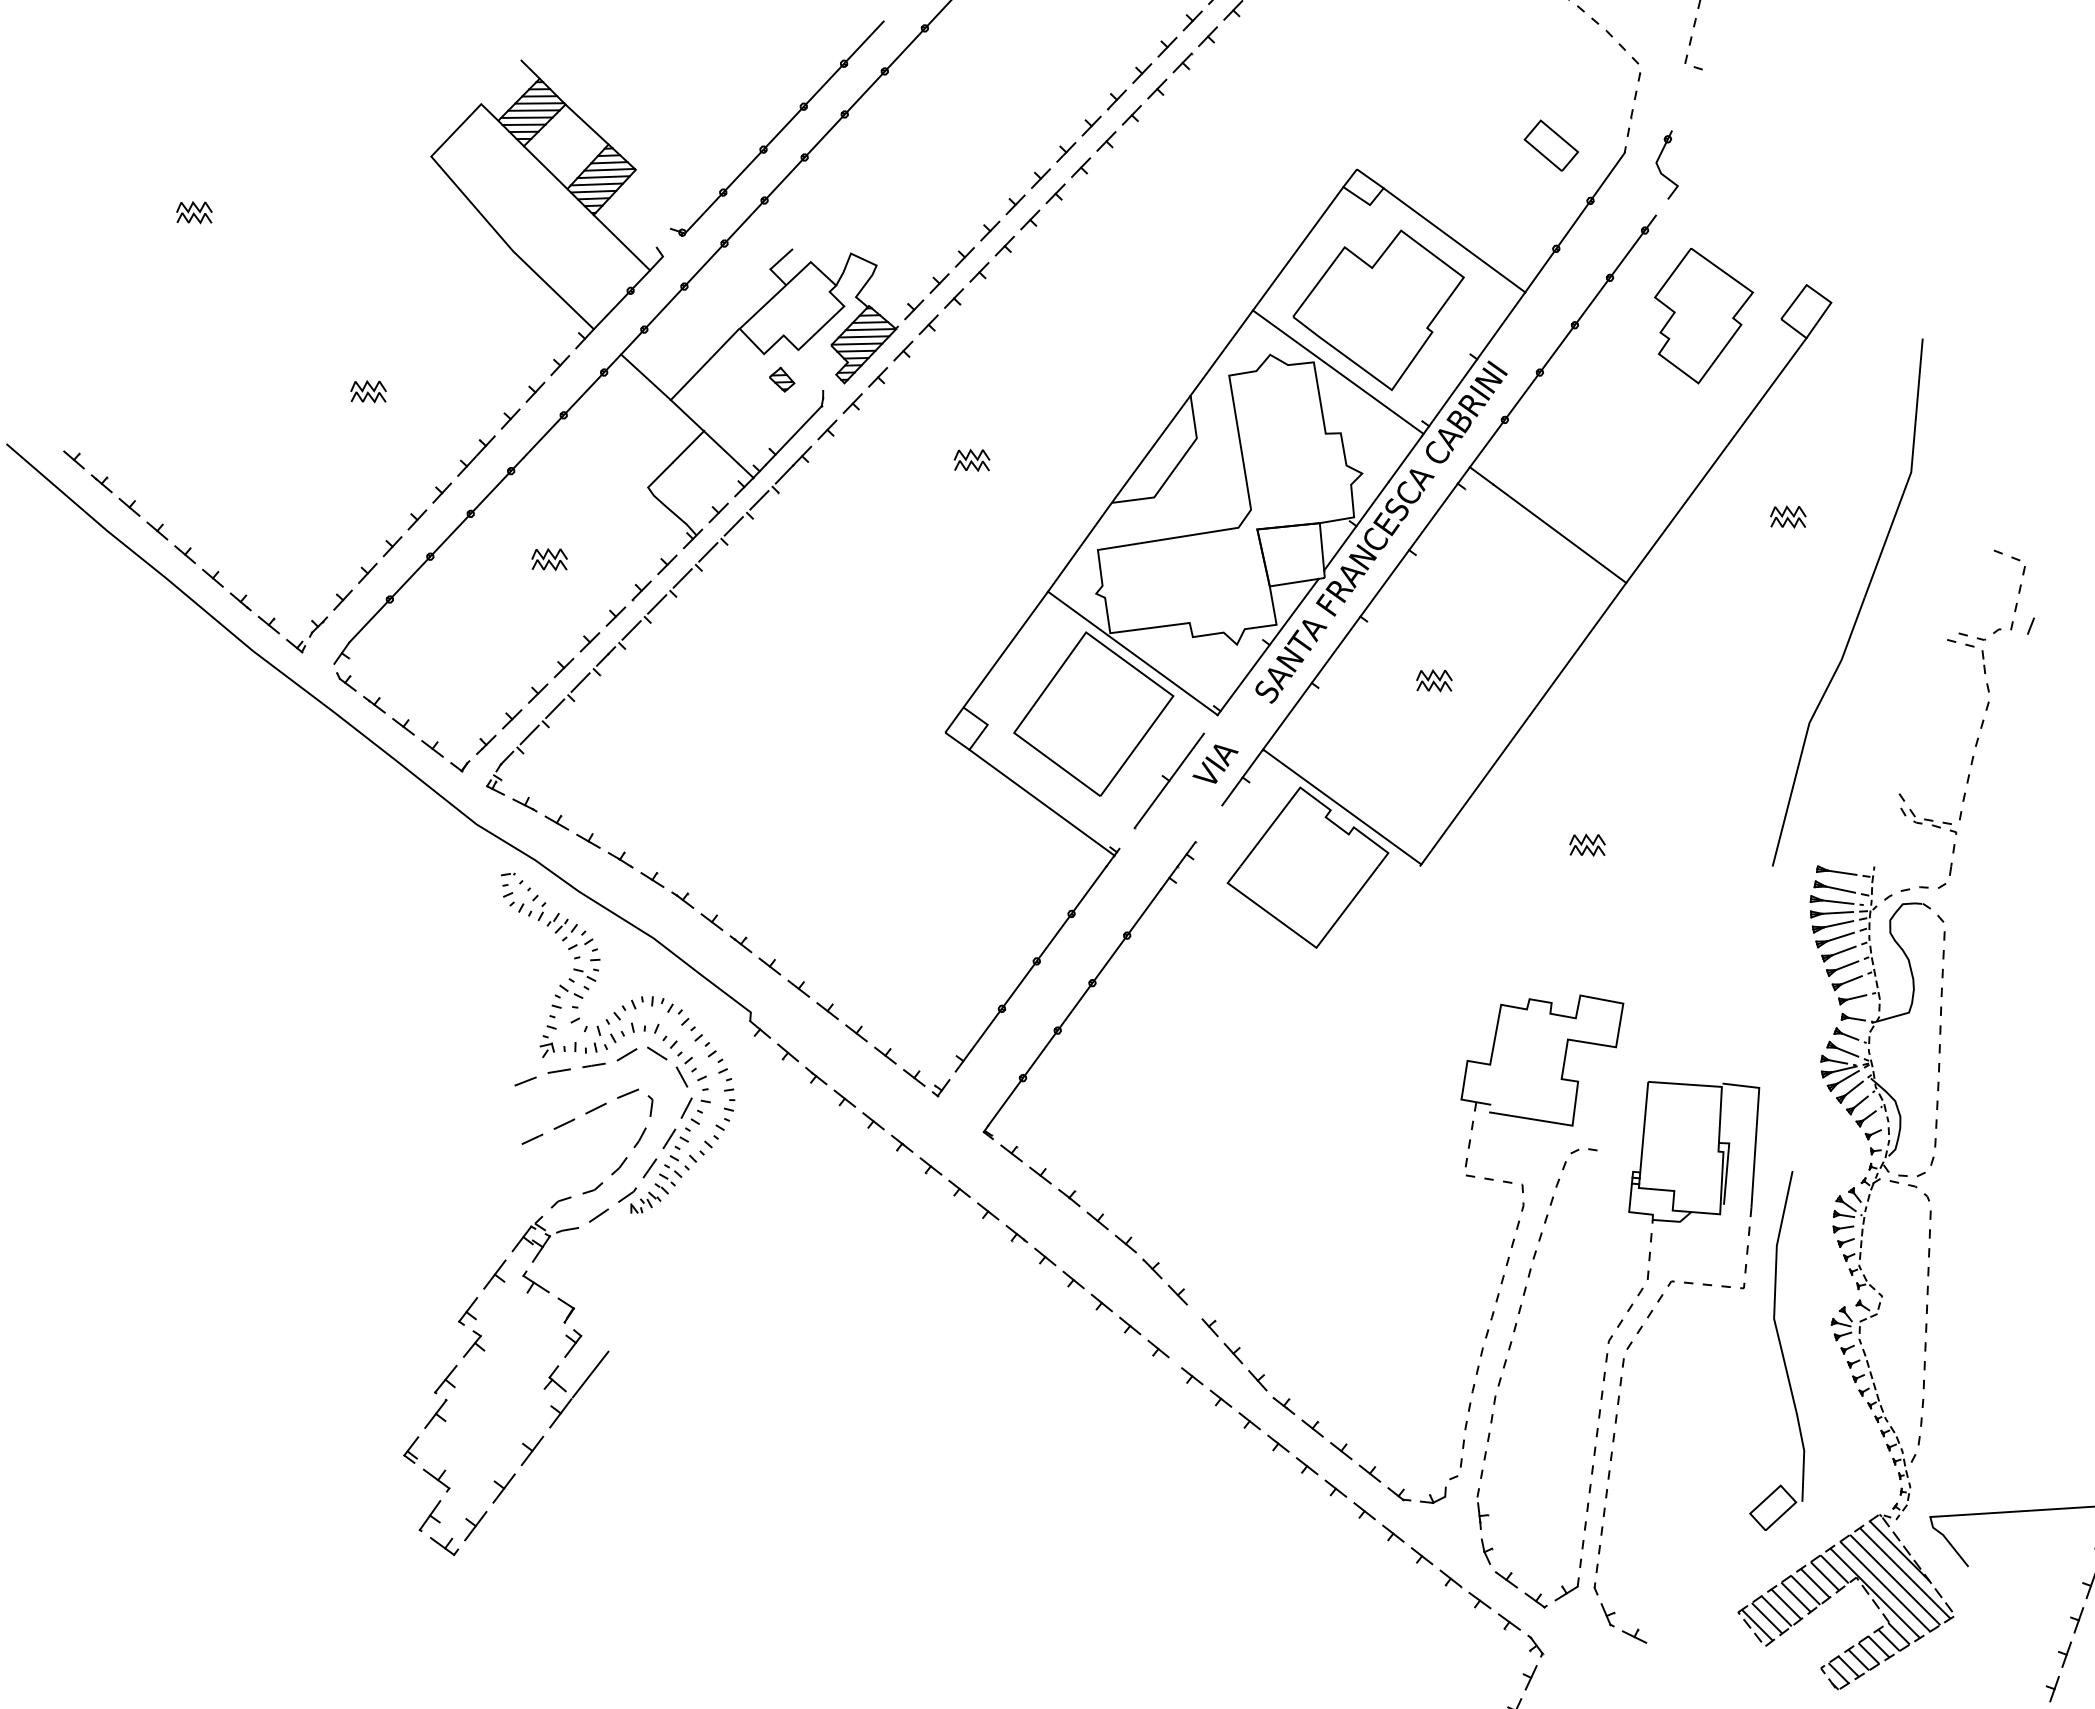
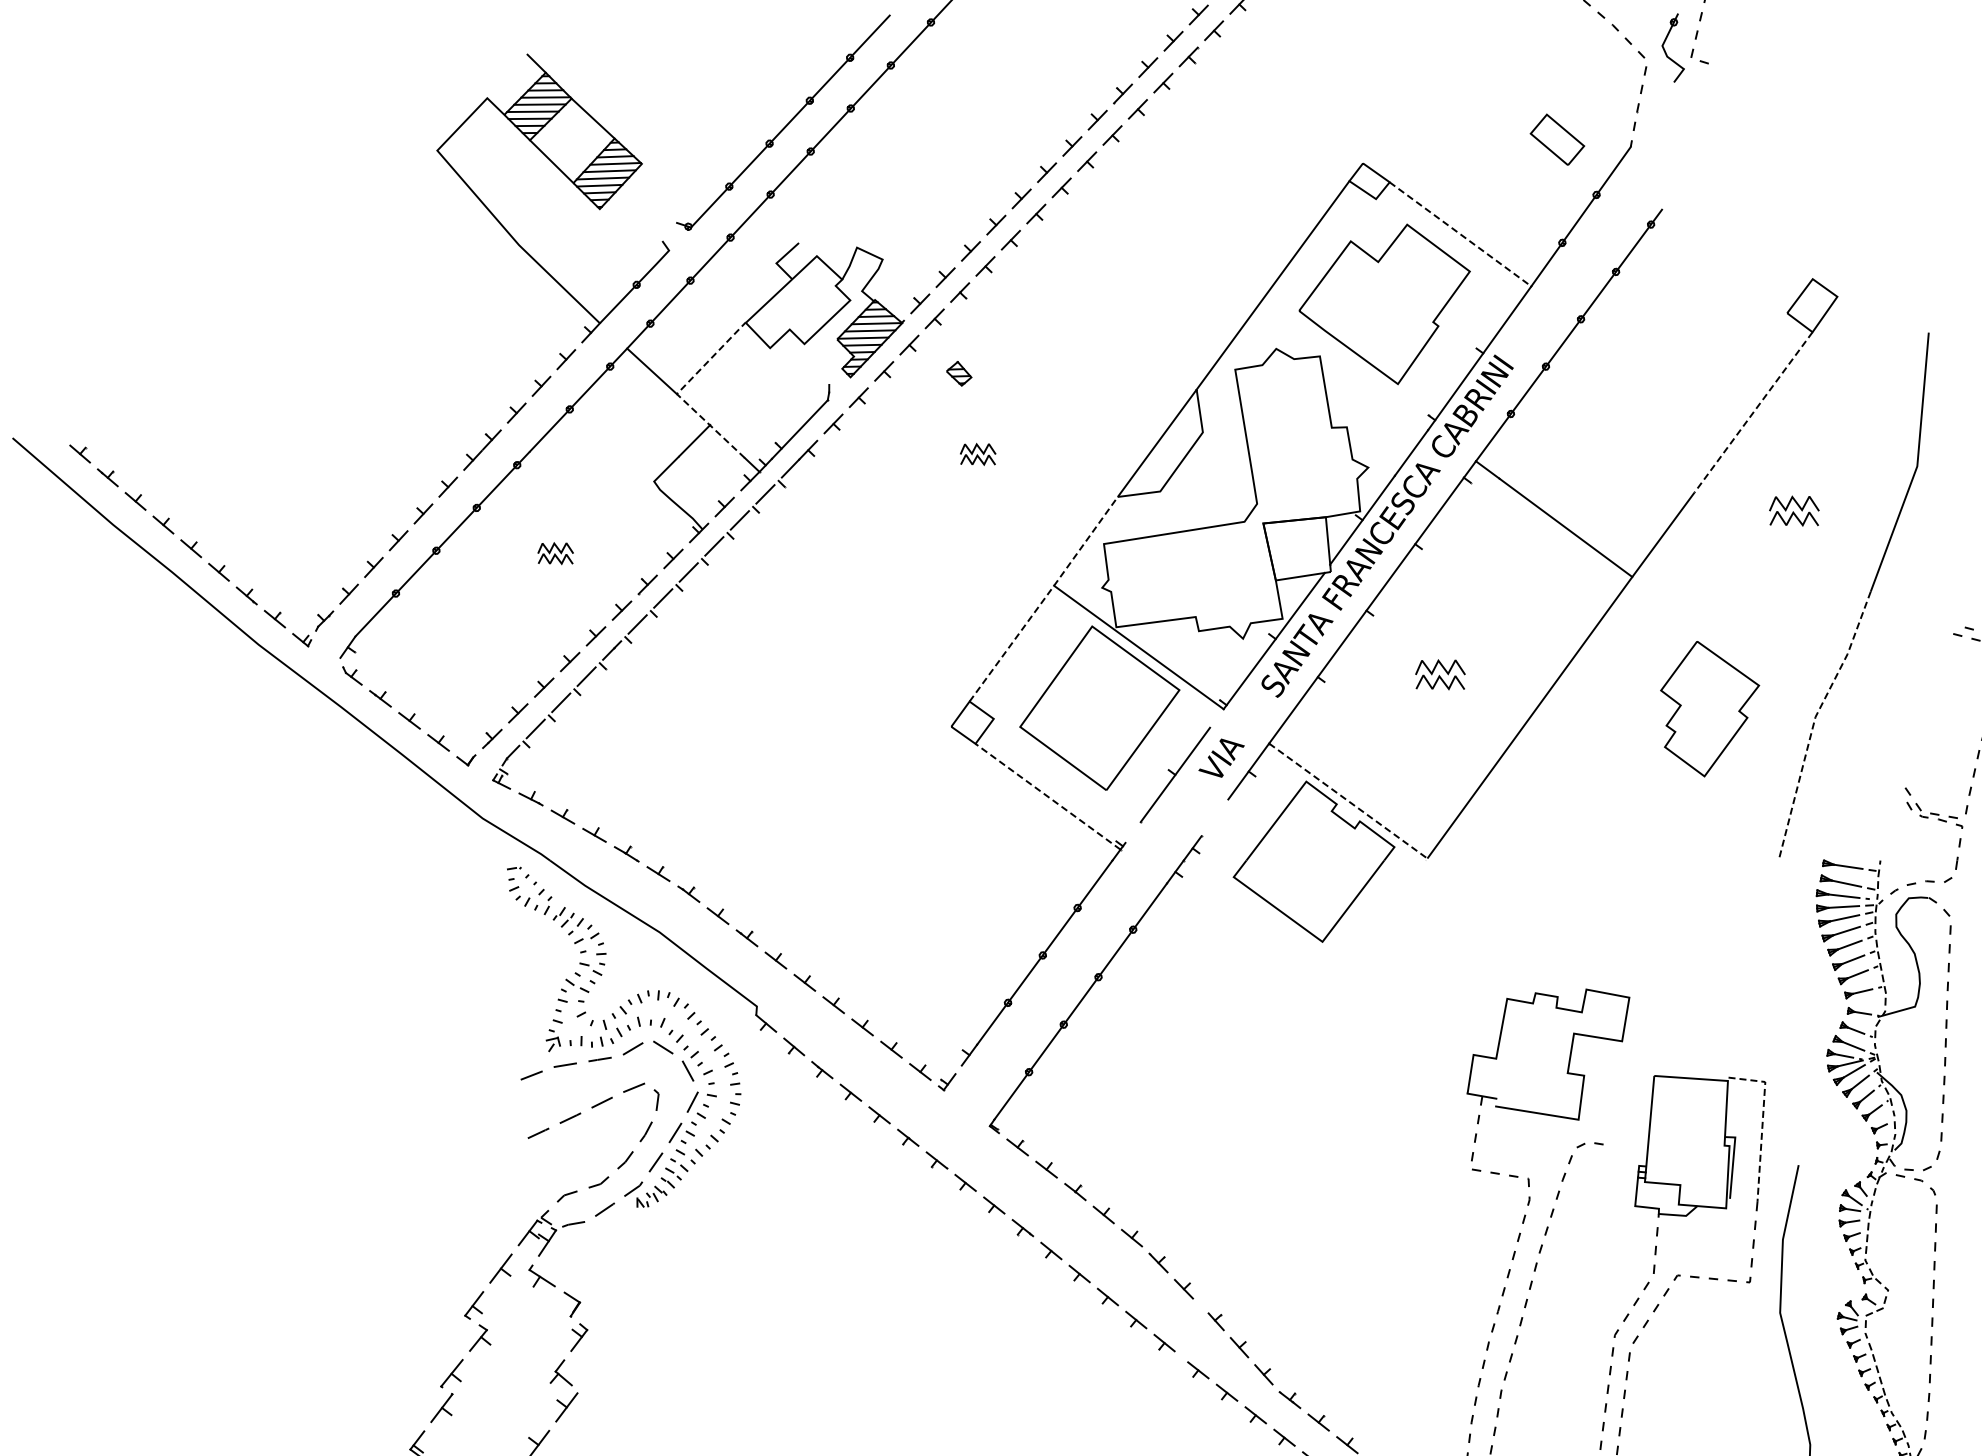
part: (1659, 167) -> (1665, 50), moved
part: (194, 212) -> (200, 206), removed
line: (1454, 240) -> (1460, 234), solid -> dashed
line: (621, 242) -> (627, 236), removed
part: (1704, 315) -> (1710, 708), moved
line: (1337, 371) -> (1343, 365), removed
part: (782, 379) -> (959, 373), moved
part: (368, 391) -> (374, 385), removed
line: (672, 397) -> (678, 391), solid -> dashed
line: (1747, 418) -> (1753, 412), solid -> dashed
part: (1788, 516) -> (1794, 510), size x1.4
line: (1038, 604) -> (1044, 598), solid -> dashed
part: (1434, 680) -> (1440, 674), size x1.4
line: (1808, 727) -> (1814, 721), solid -> dashed
line: (1041, 802) -> (1047, 796), solid -> dashed
line: (1343, 808) -> (1349, 802), solid -> dashed
part: (1587, 844) -> (1593, 838), removed
line: (1756, 1128) -> (1762, 1122), solid -> dashed
line: (590, 1374) -> (596, 1368), removed

